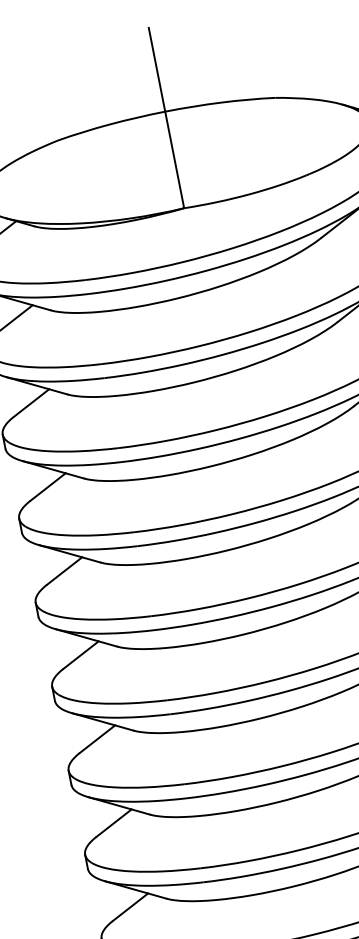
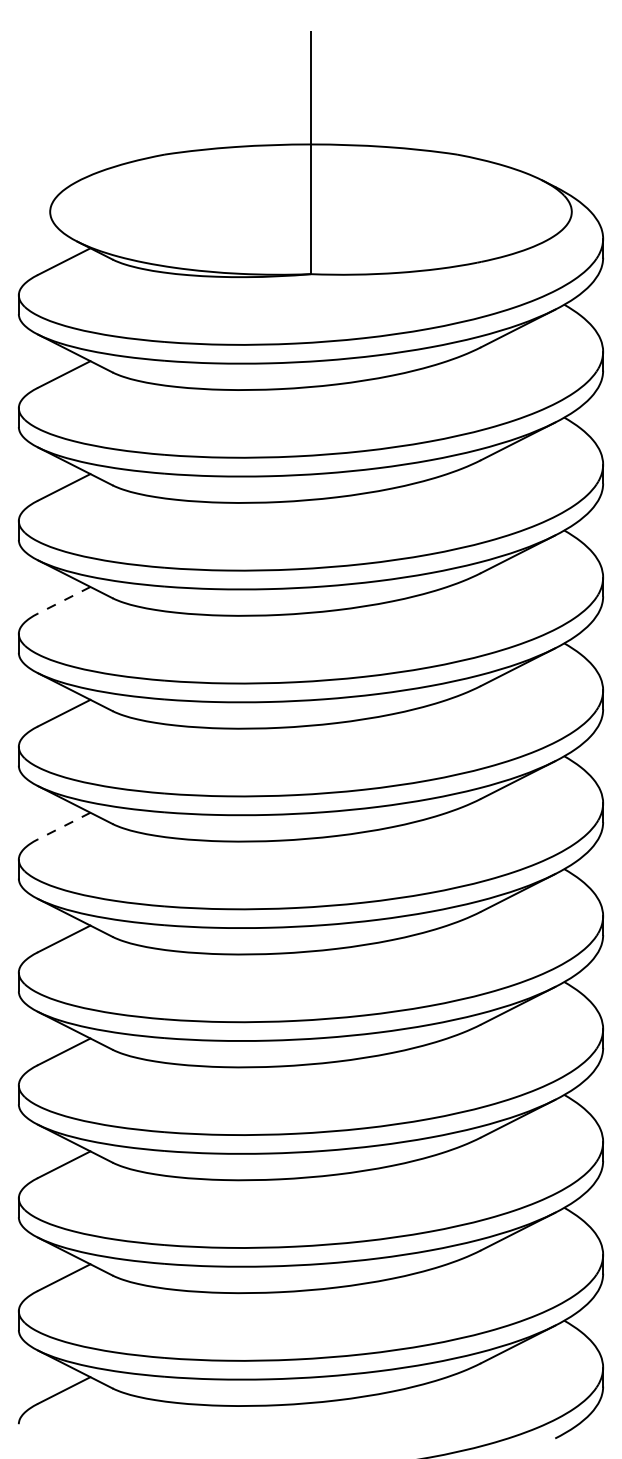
line: (47, 487) -> (63, 600), solid -> dashed
line: (80, 655) -> (63, 826), solid -> dashed

